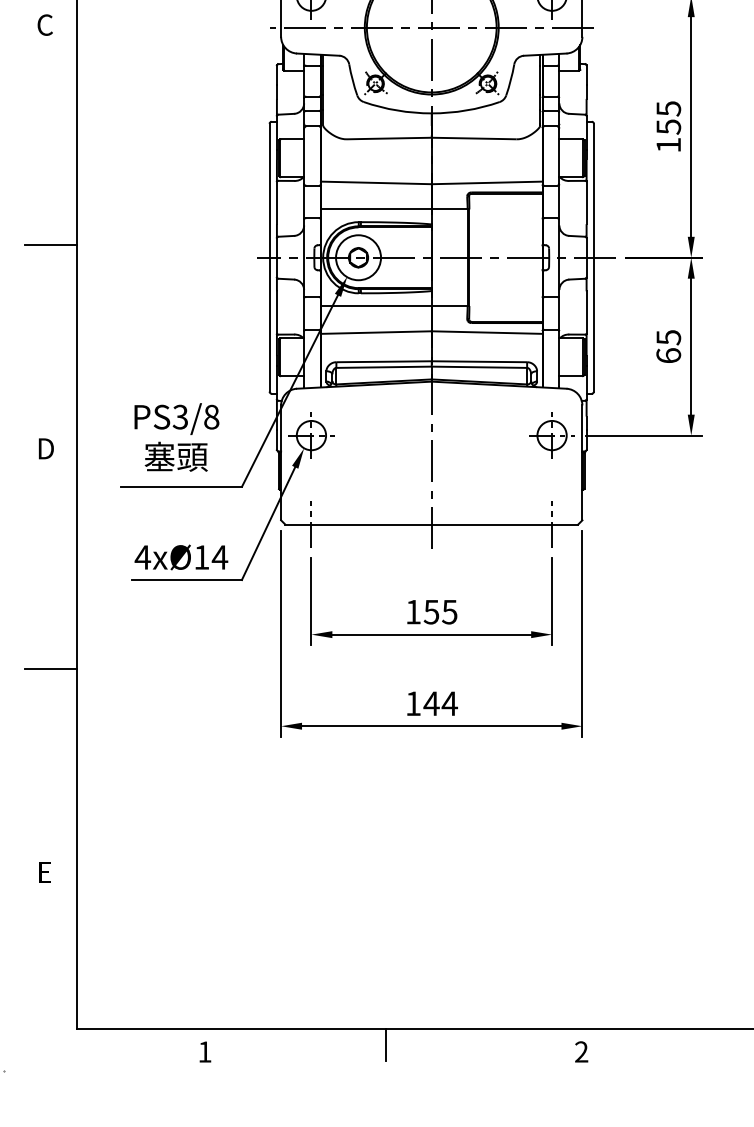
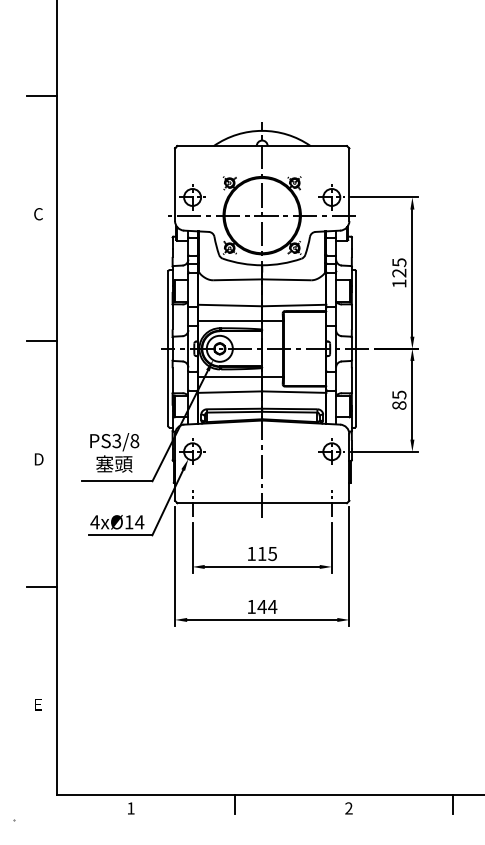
text: (668, 125) -> (399, 272), 155 -> 125
text: (668, 355) -> (399, 405), 65 -> 85
text: (430, 613) -> (261, 554), 155 -> 115

